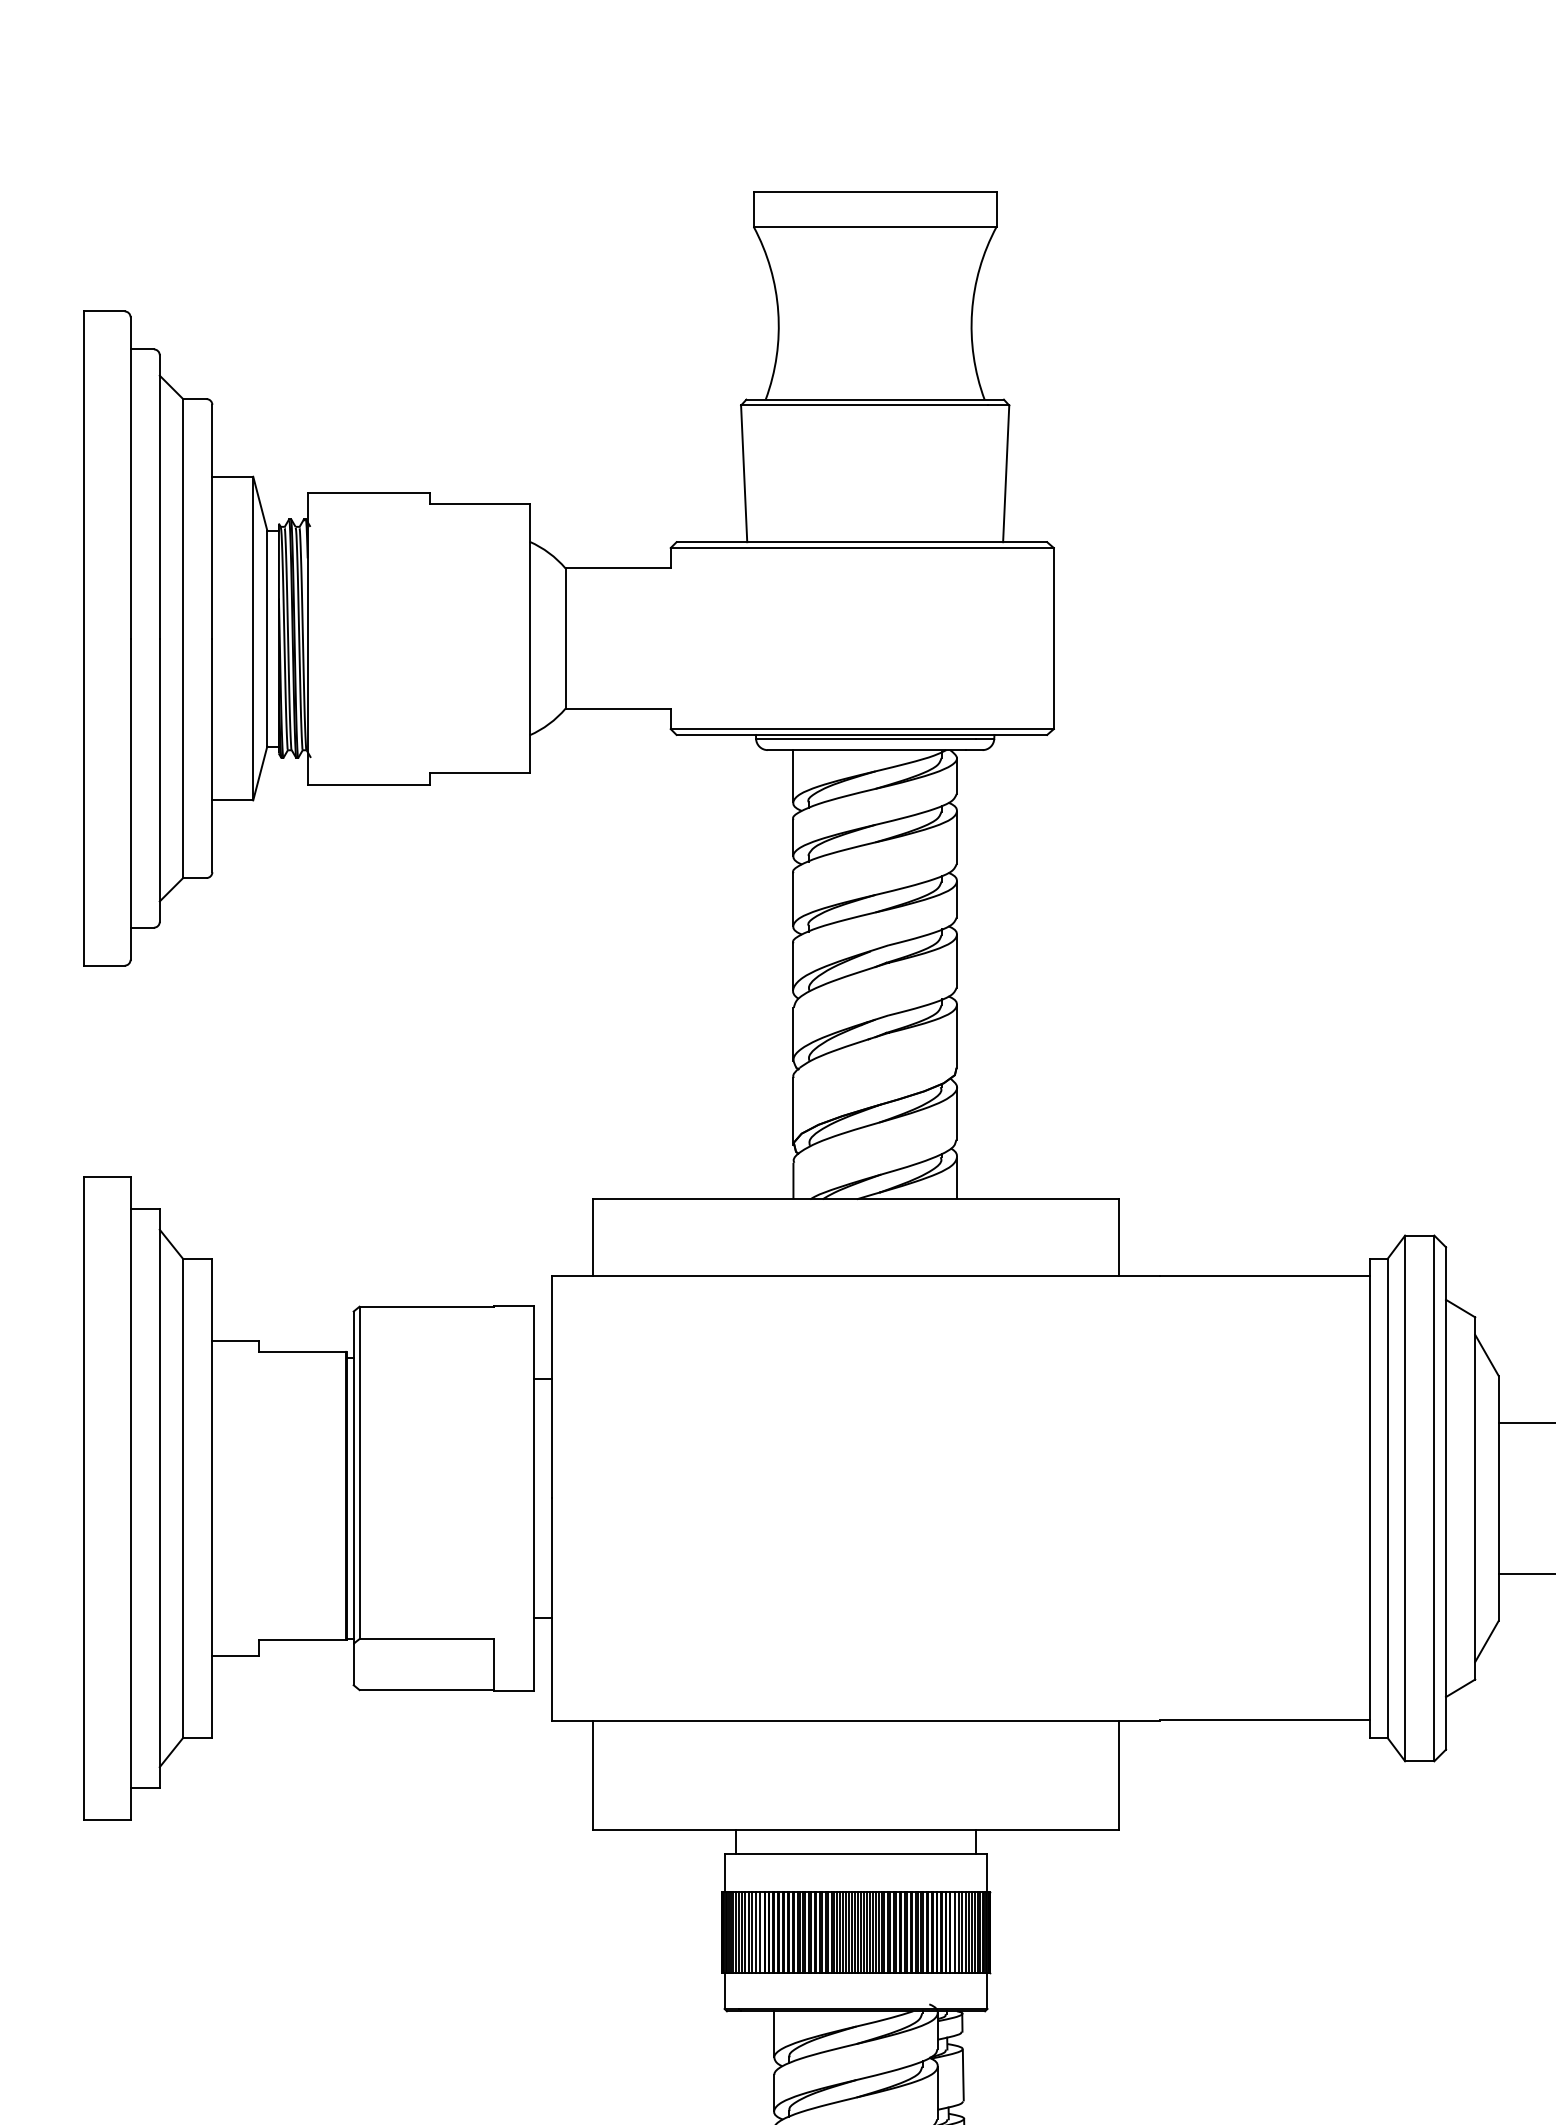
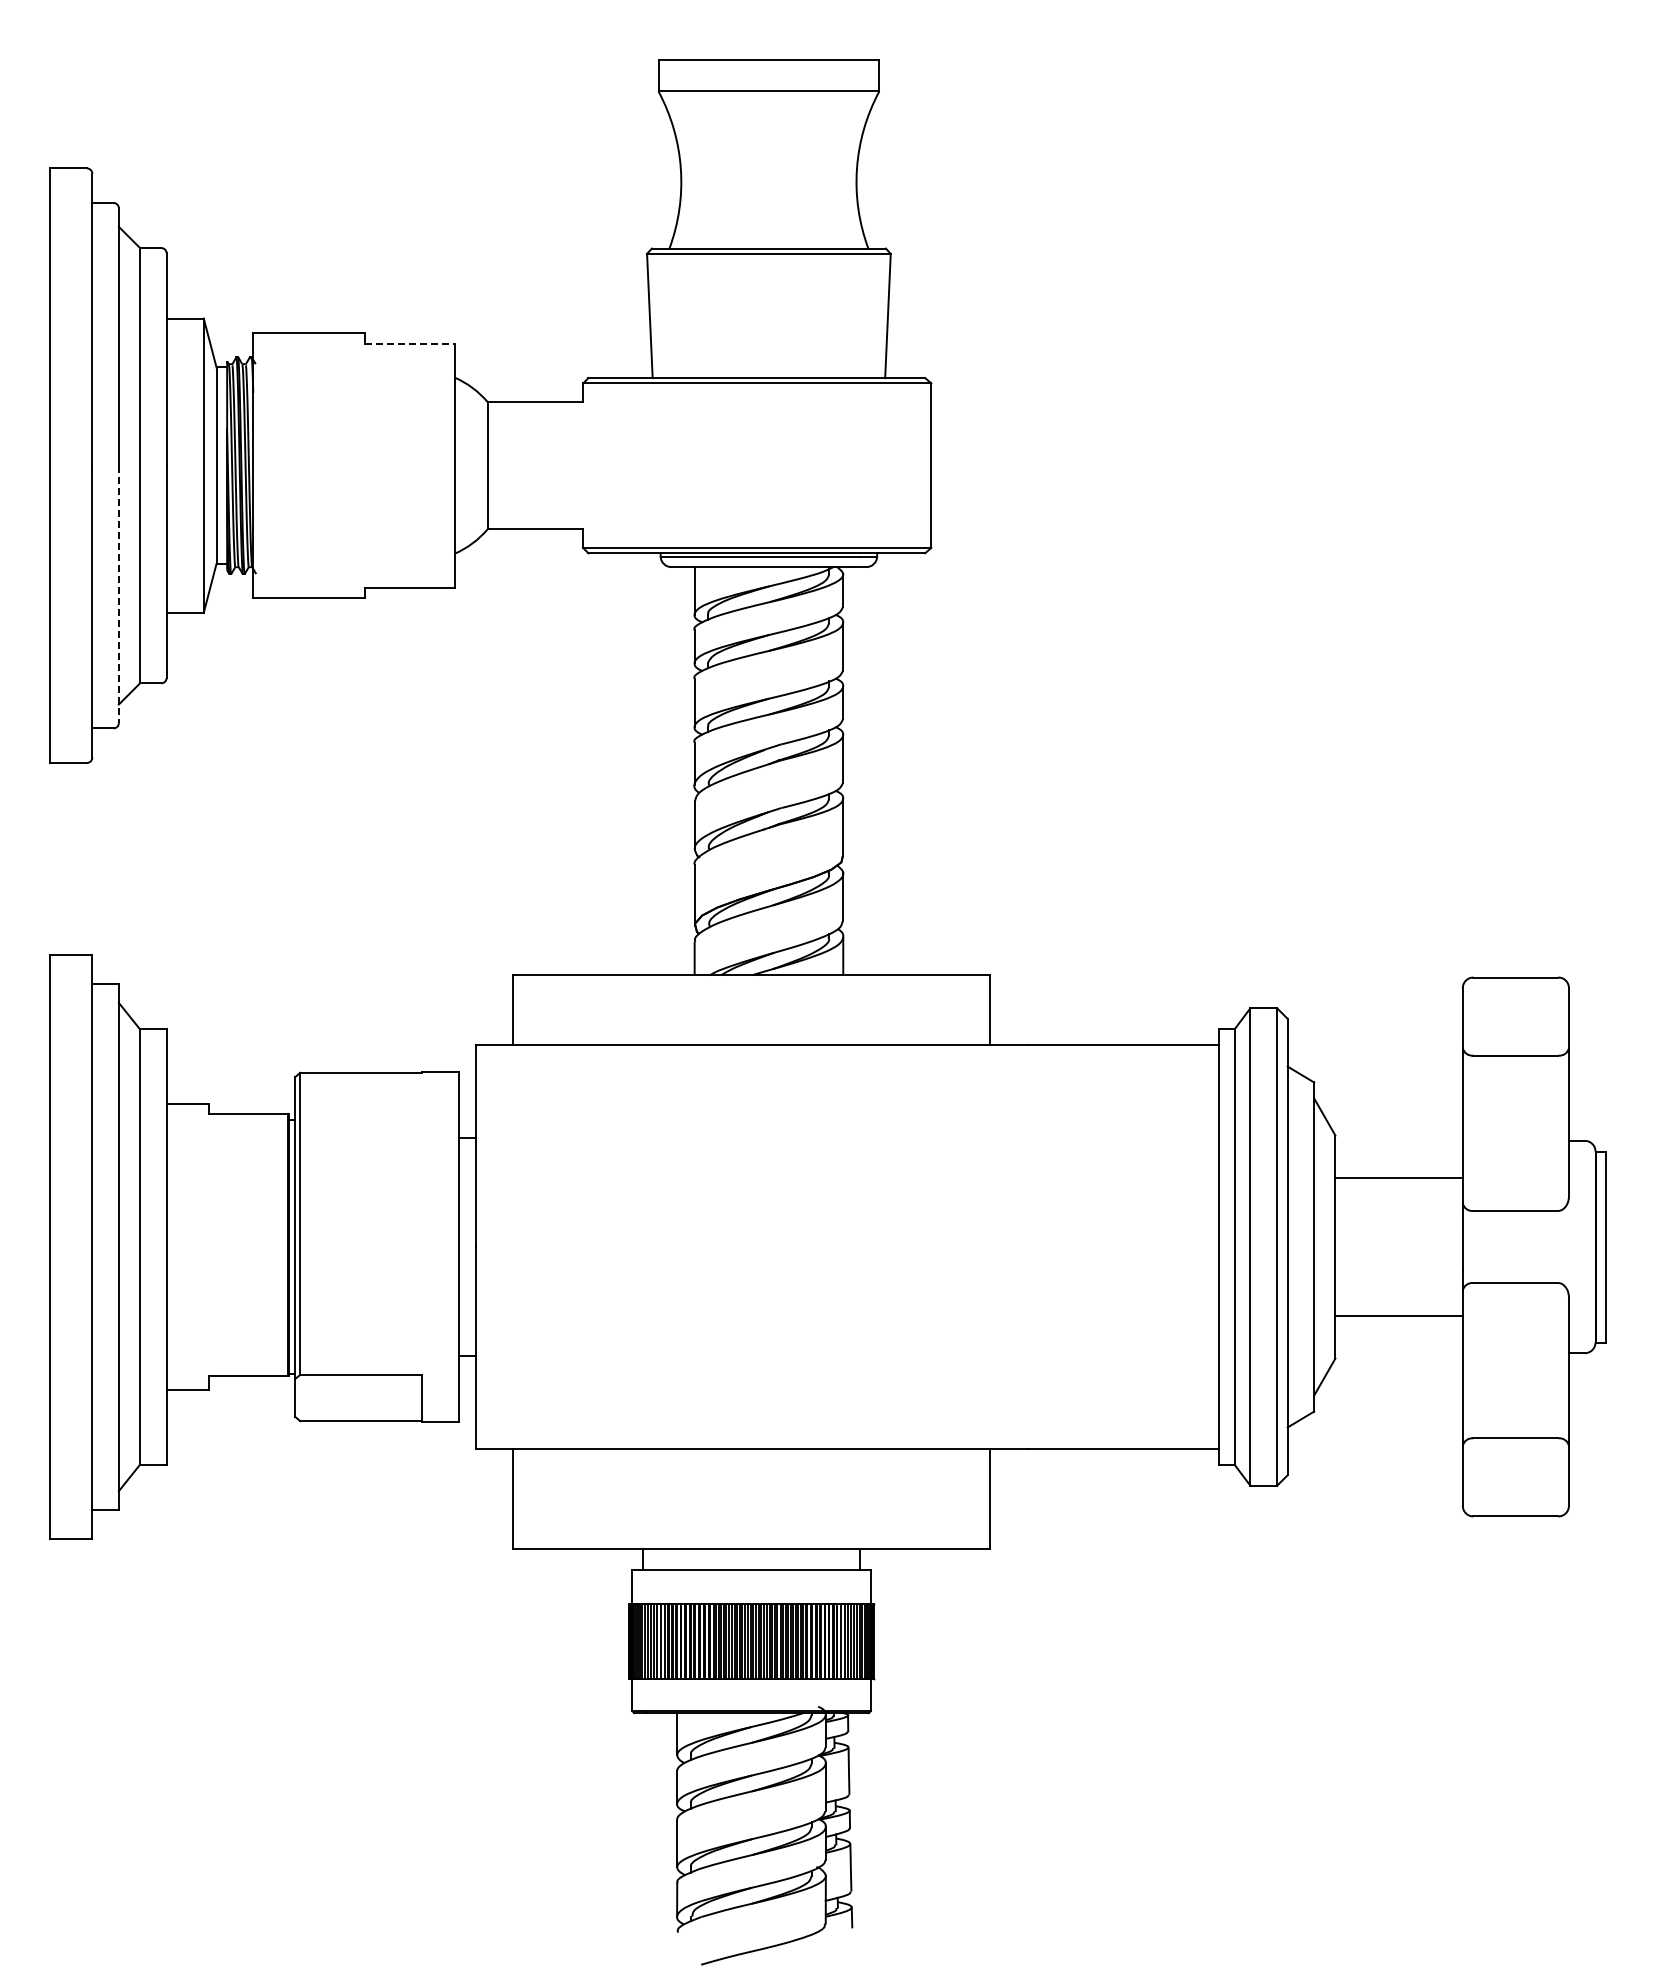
line: (480, 504) -> (410, 343), solid -> dashed
line: (159, 780) -> (118, 594), solid -> dashed

